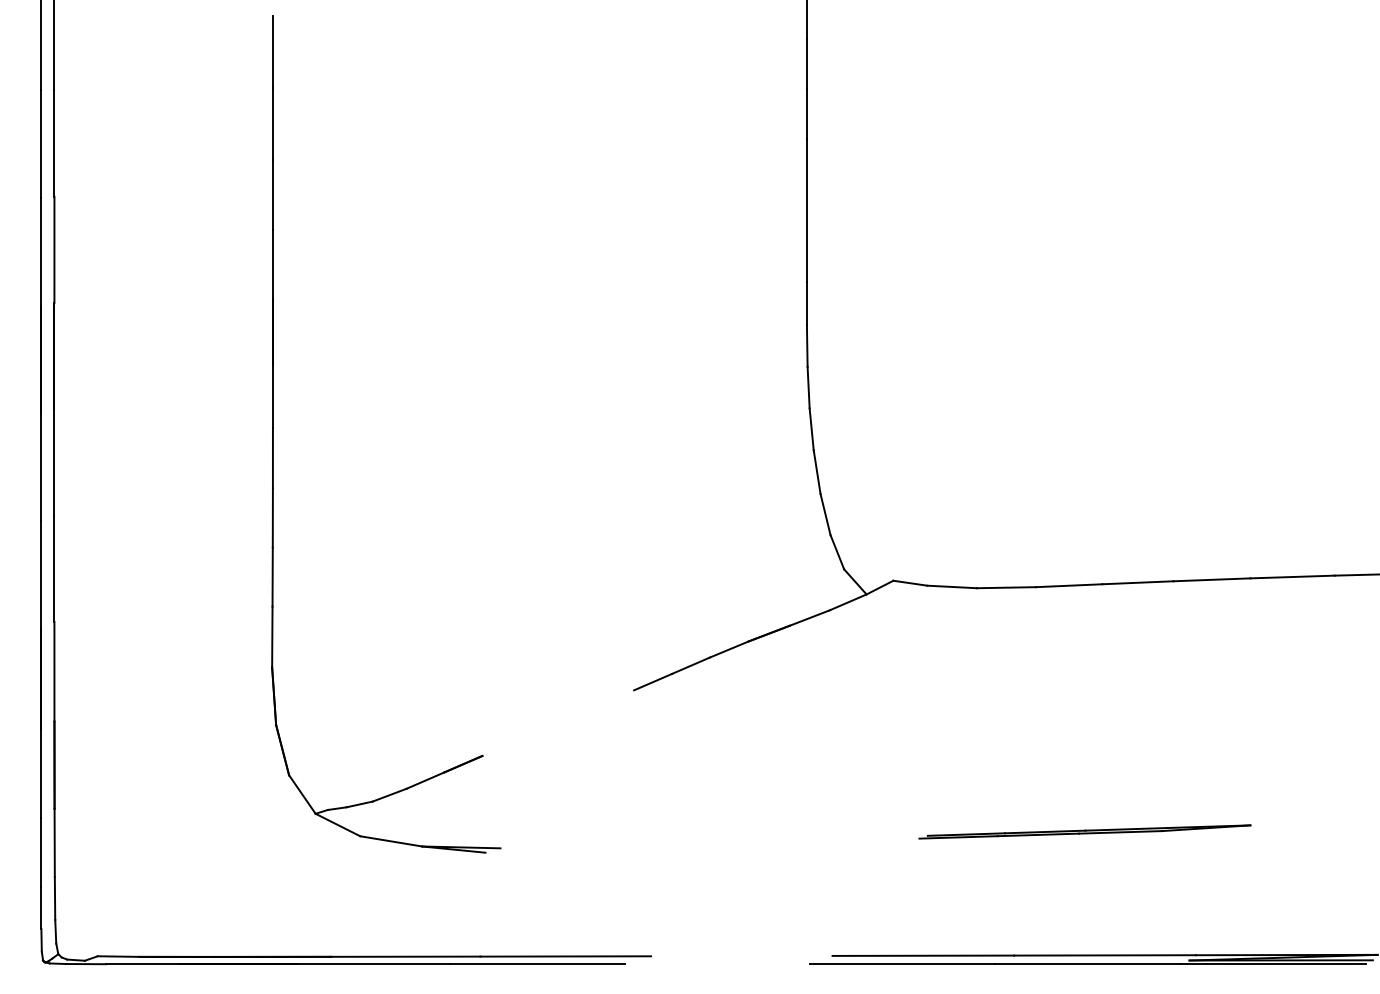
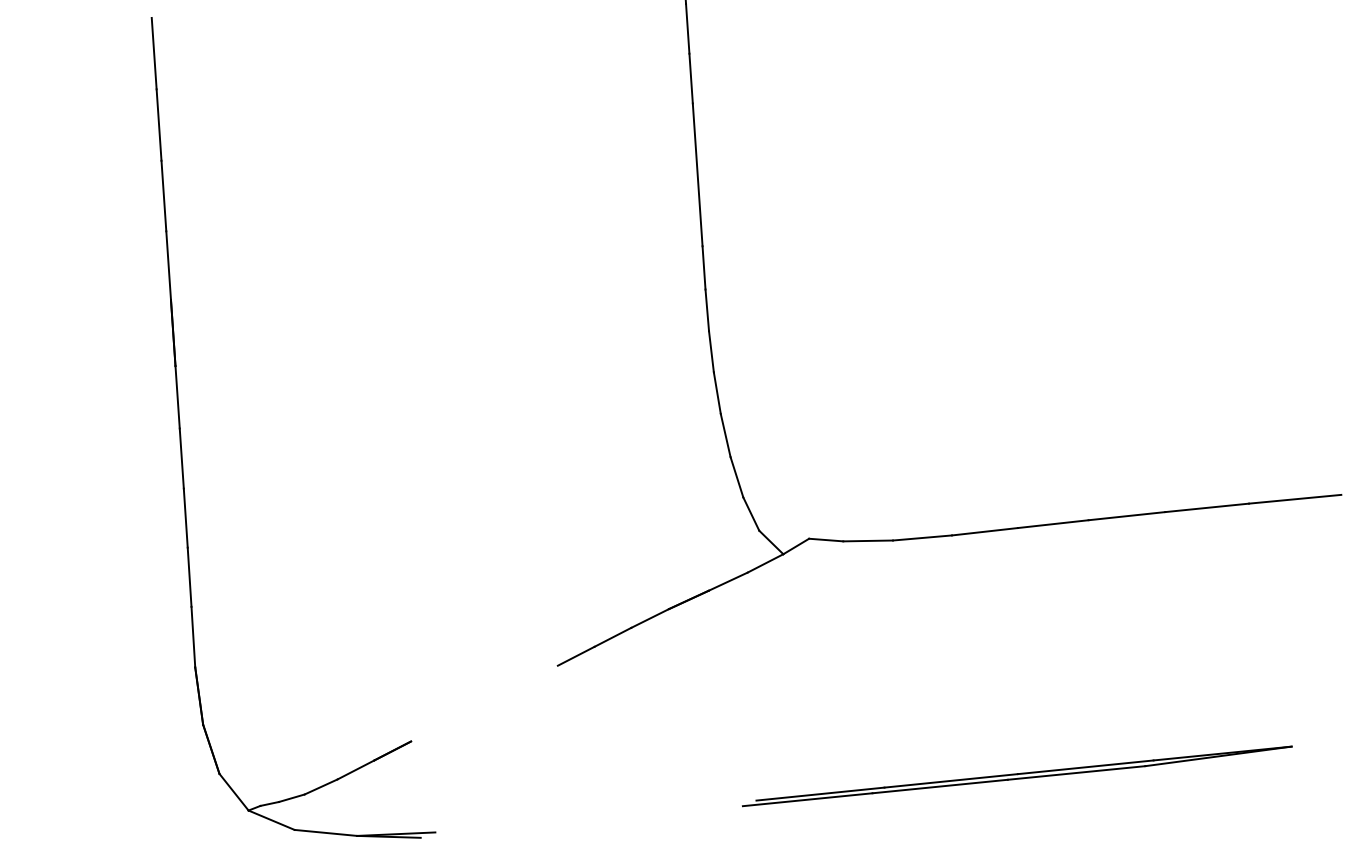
part: (1084, 831) -> (1016, 775), size x1.67

